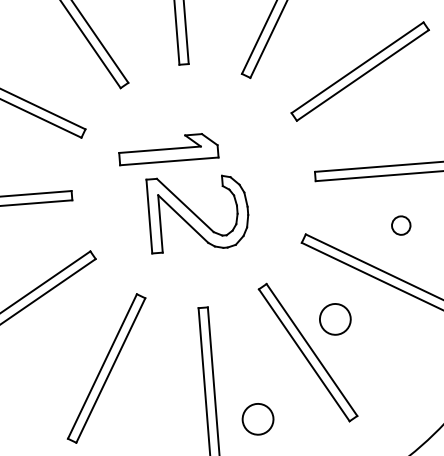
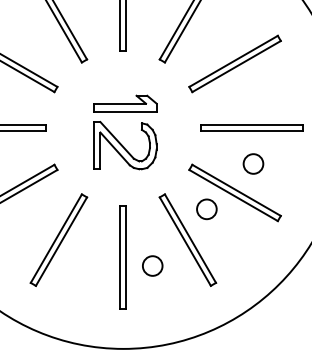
part: (168, 148) -> (125, 103), moved
circle: (401, 224) -> (253, 163), size x1.67
circle: (334, 319) -> (206, 209), moved
circle: (257, 418) -> (152, 265), moved

